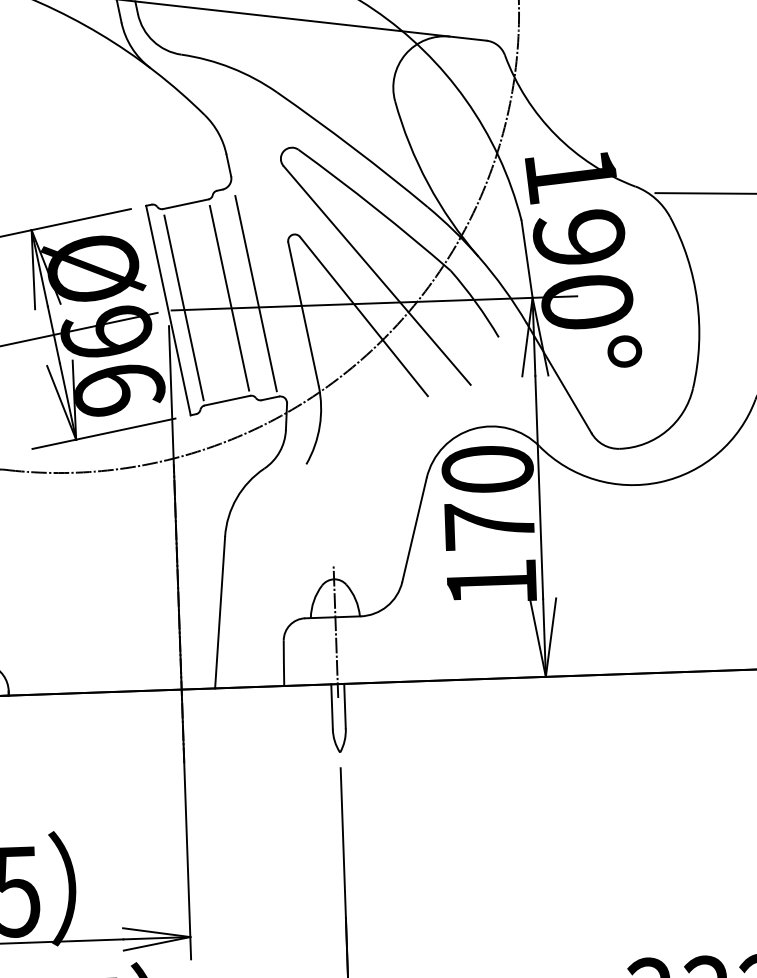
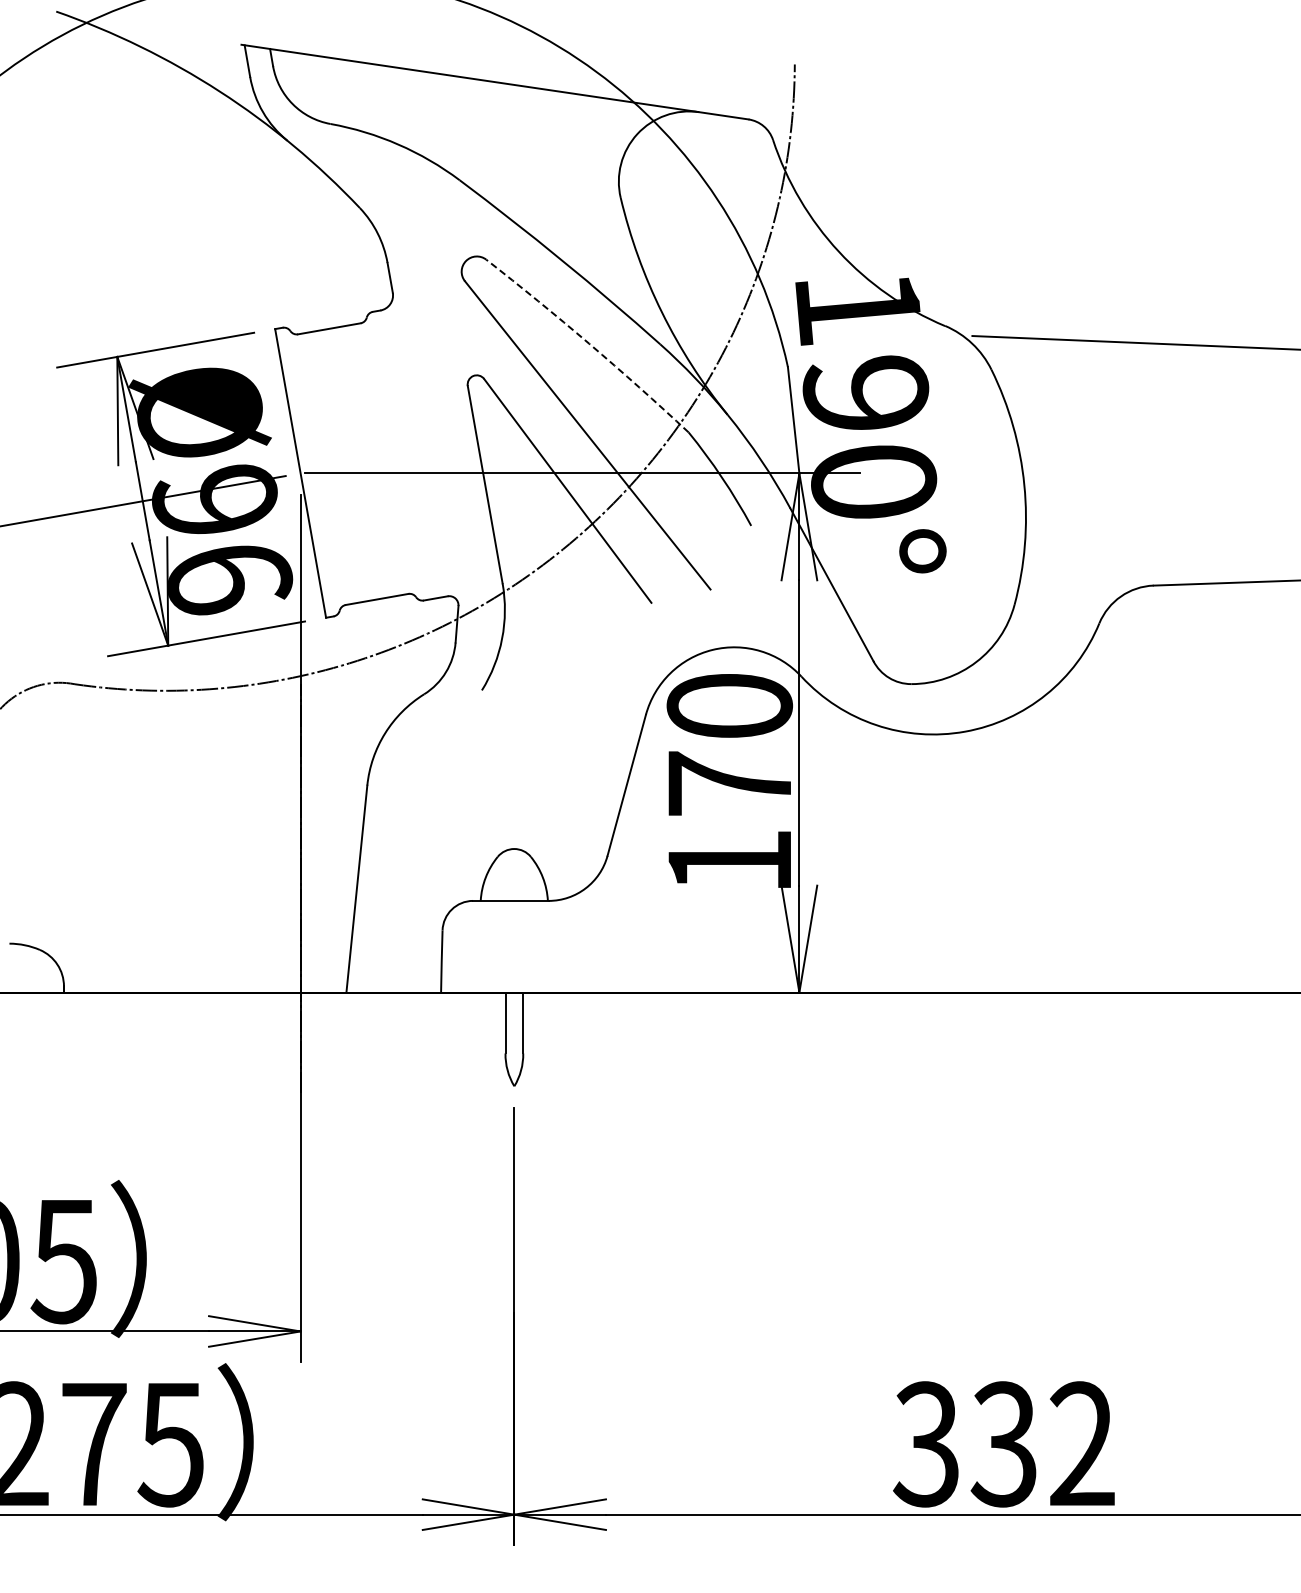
arc: (376, 208) -> (589, 343), solid -> dashed
line: (256, 292) -> (421, 453), removed
line: (229, 298) -> (384, 459), removed
line: (183, 307) -> (321, 470), removed
line: (336, 631) -> (514, 920), removed

